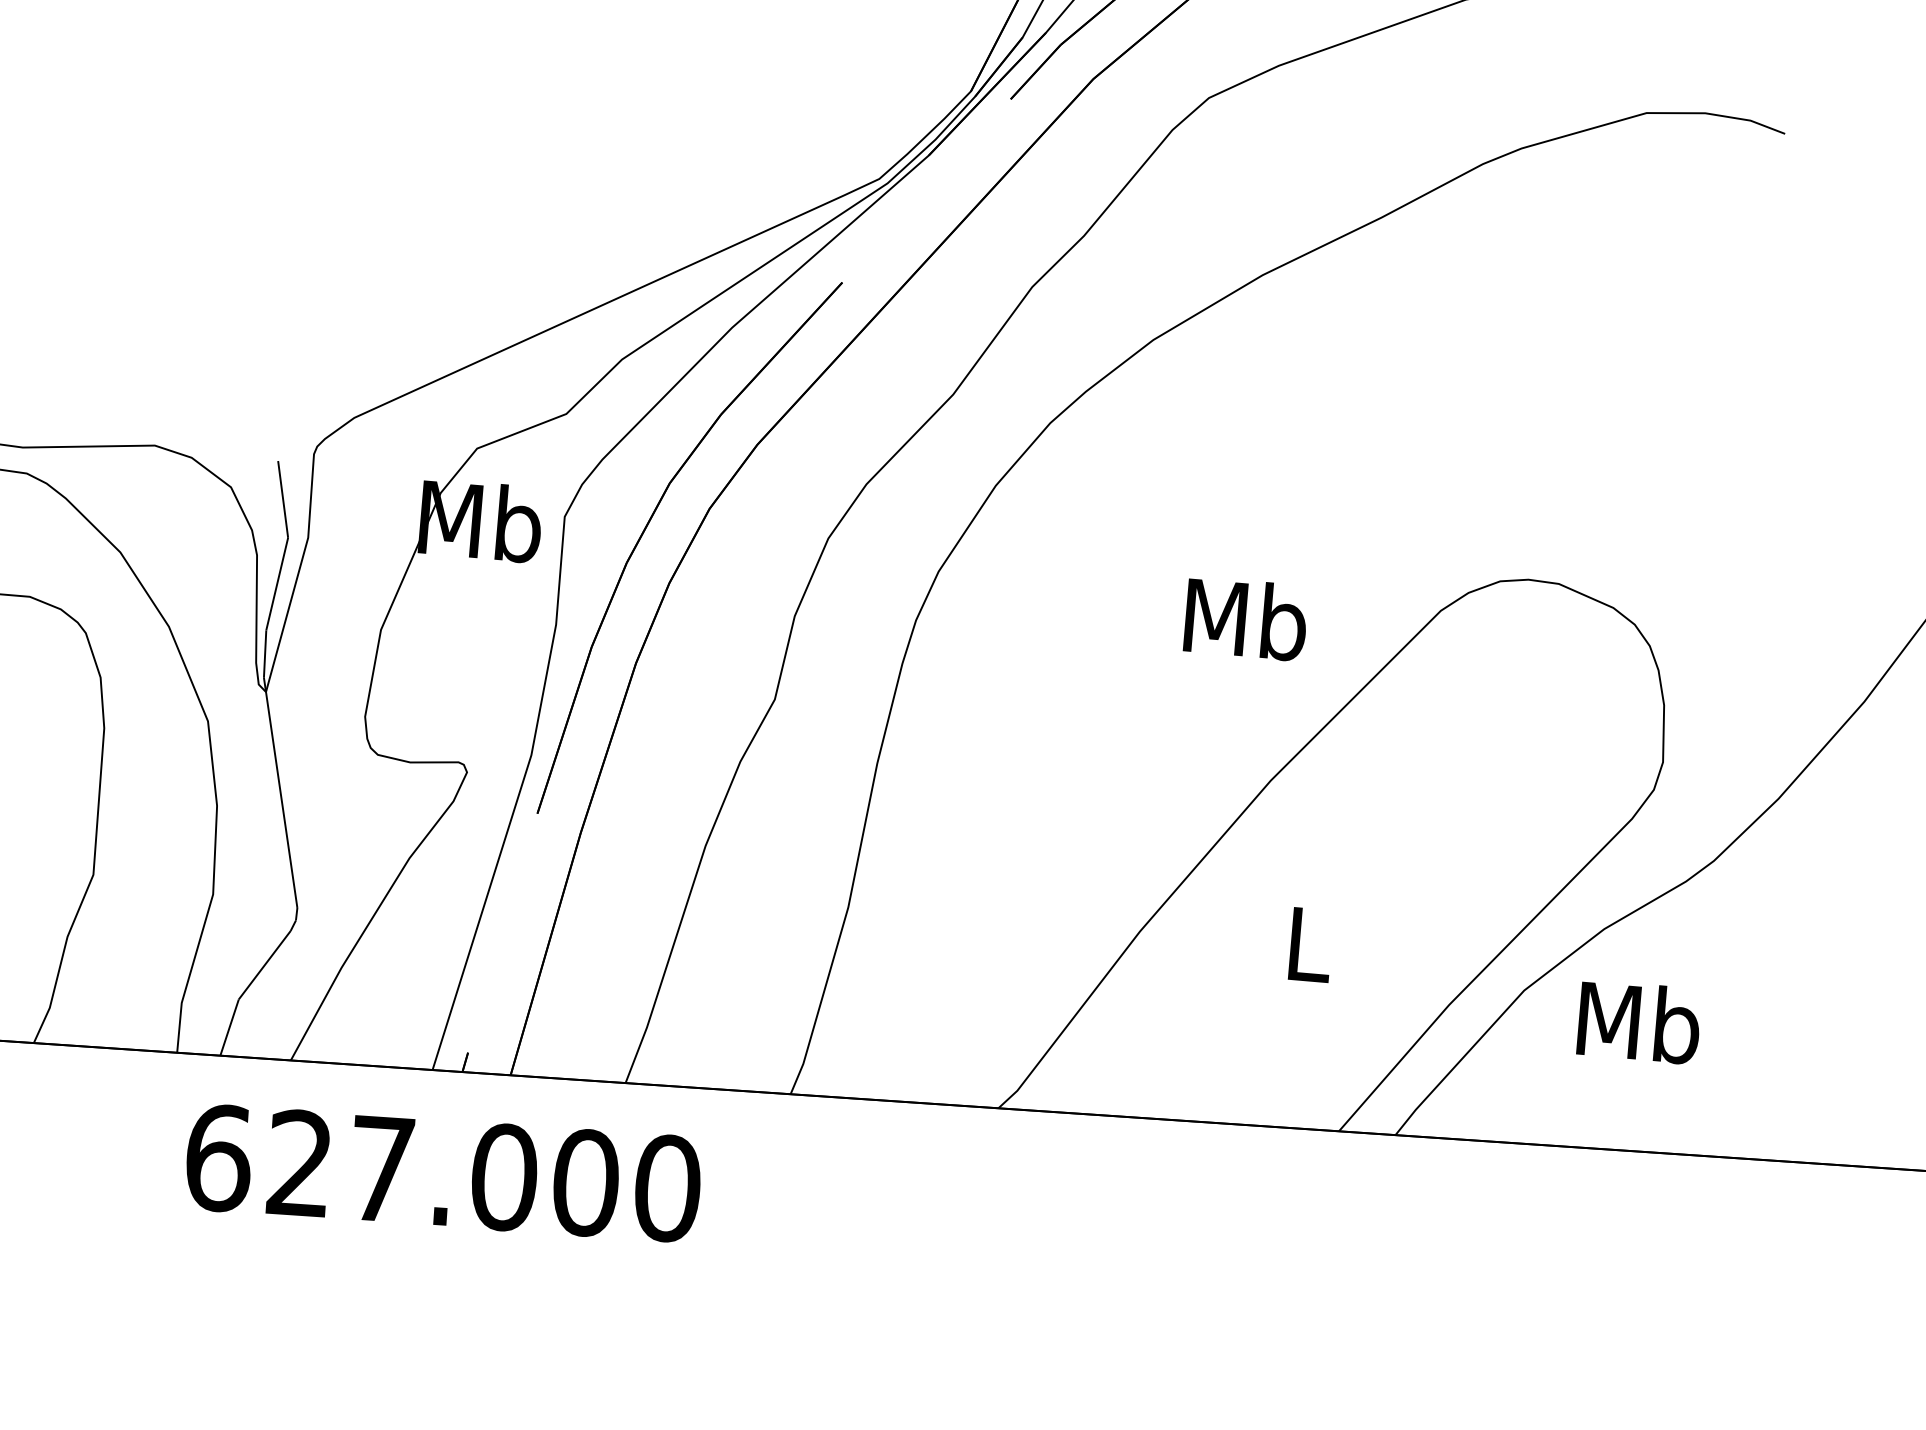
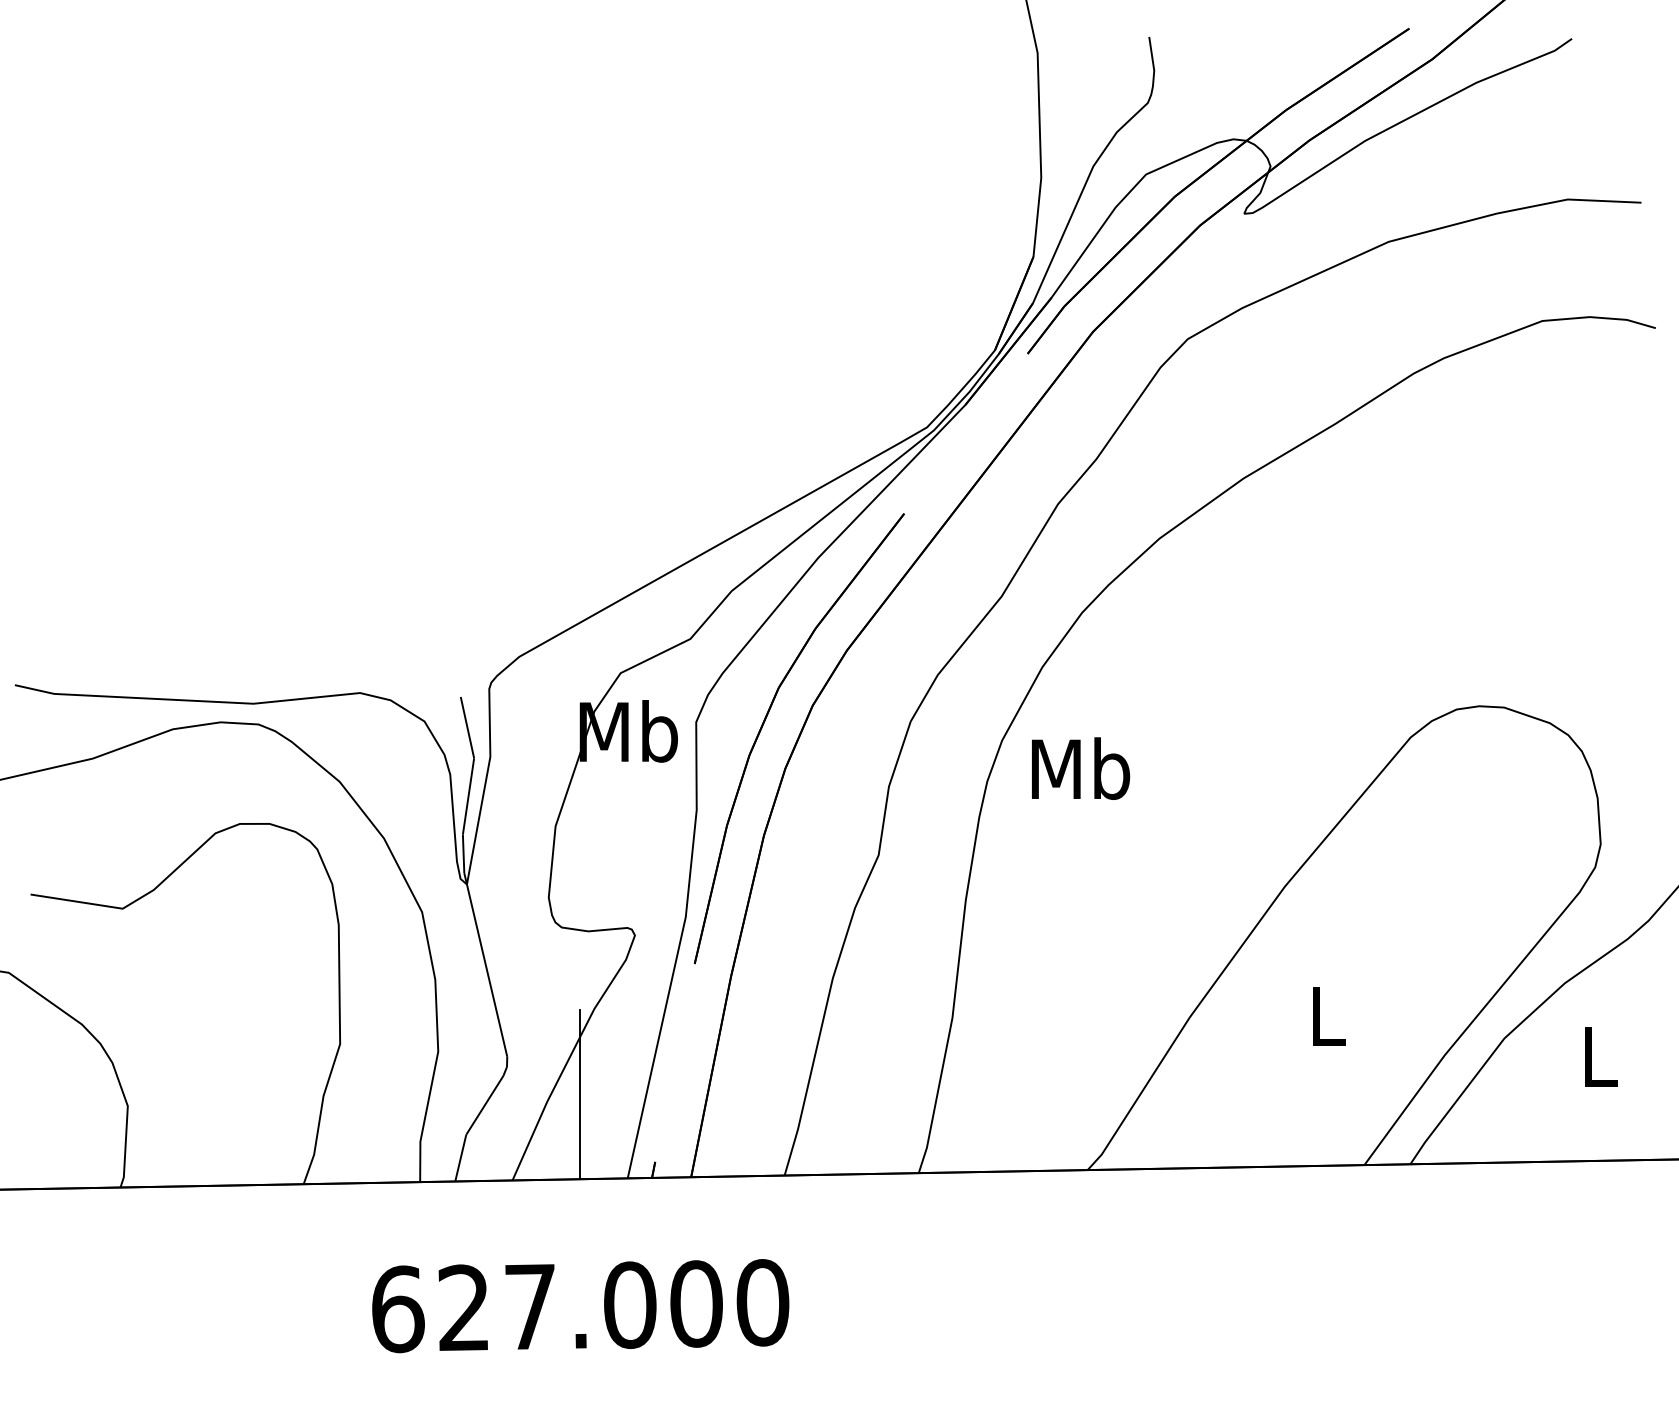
text: (1246, 618) -> (1081, 768), moved
line: (383, 962) -> (580, 1094), added
text: (1639, 1021) -> (1599, 1055), Mb -> L
text: (443, 1173) -> (580, 1306), moved

